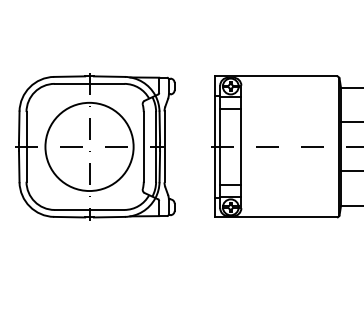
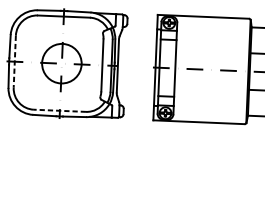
line: (26, 146) -> (14, 61), solid -> dashed
circle: (89, 146) -> (61, 63), size x0.6
line: (89, 209) -> (59, 110), solid -> dashed

